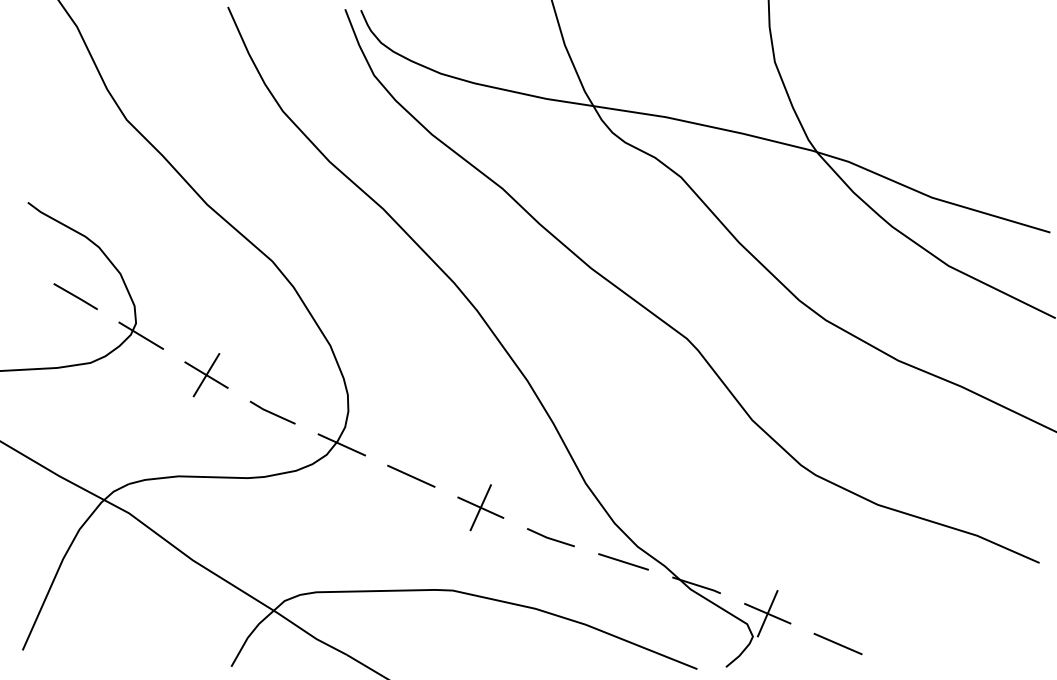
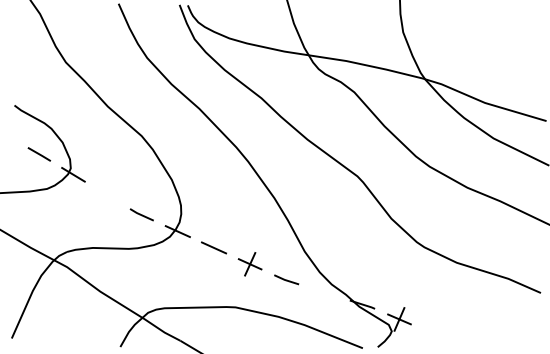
part: (206, 373) -> (107, 194), removed
line: (623, 561) -> (324, 292), removed
line: (836, 642) -> (435, 334), removed

